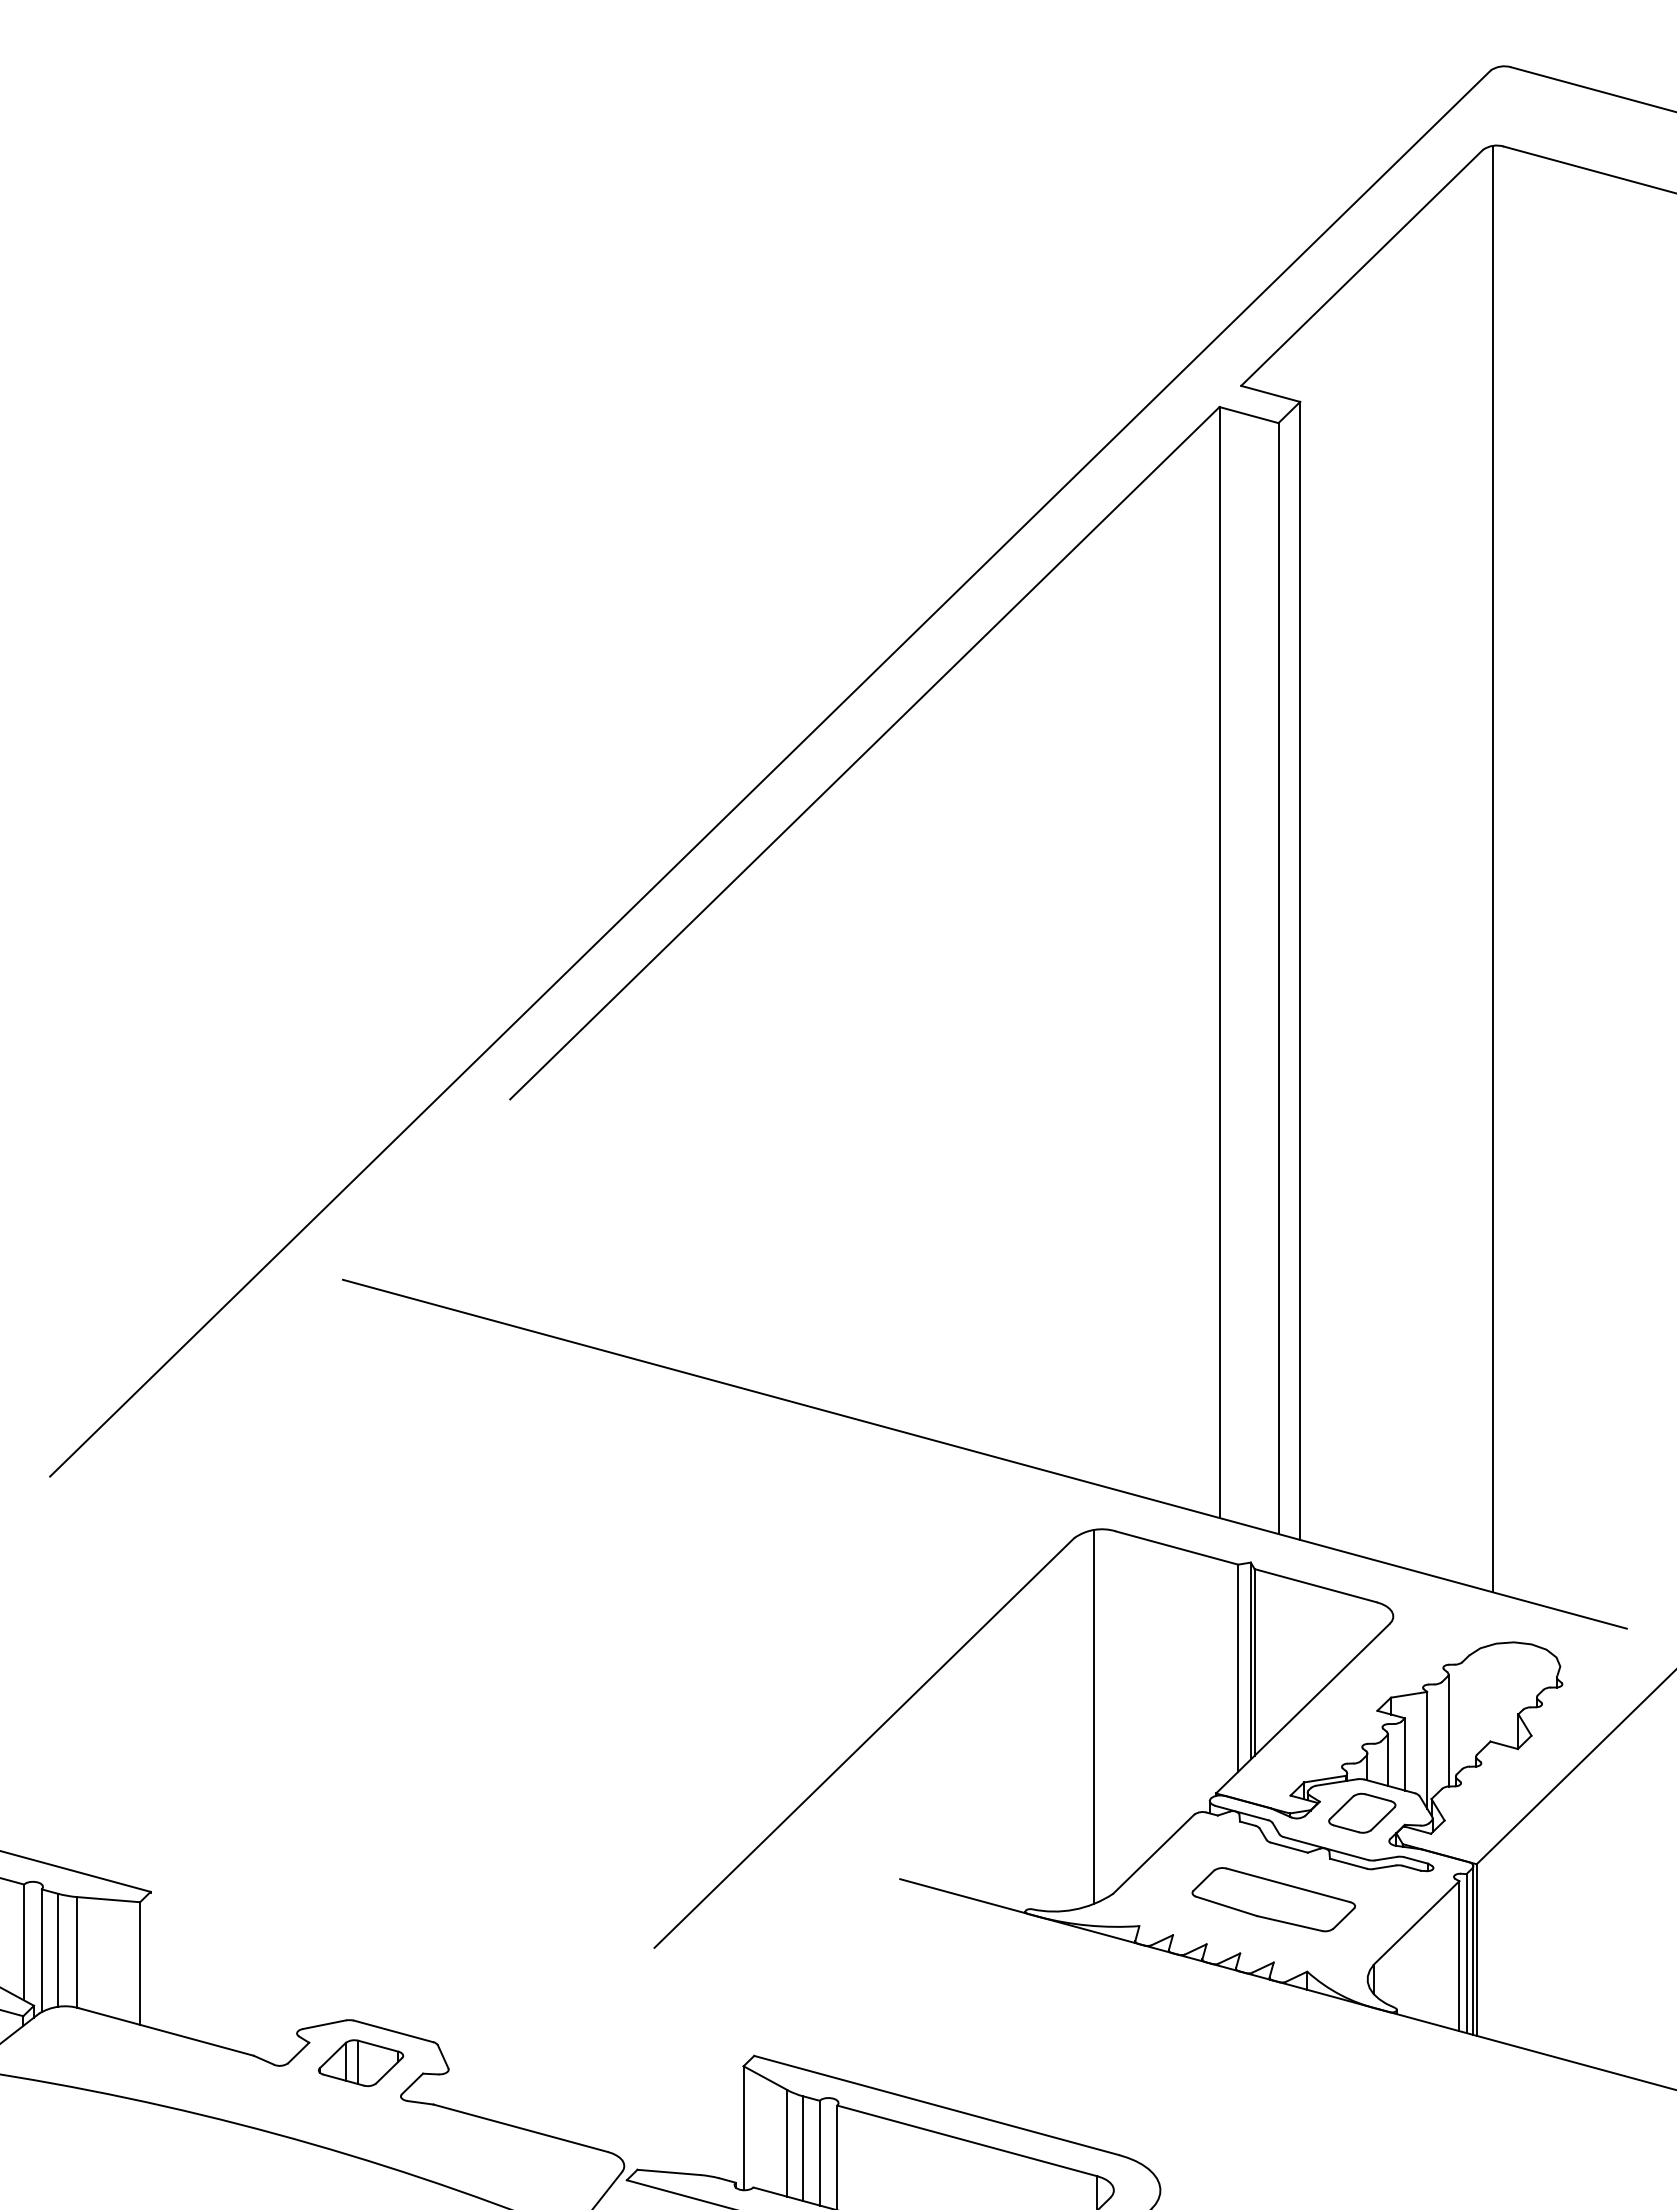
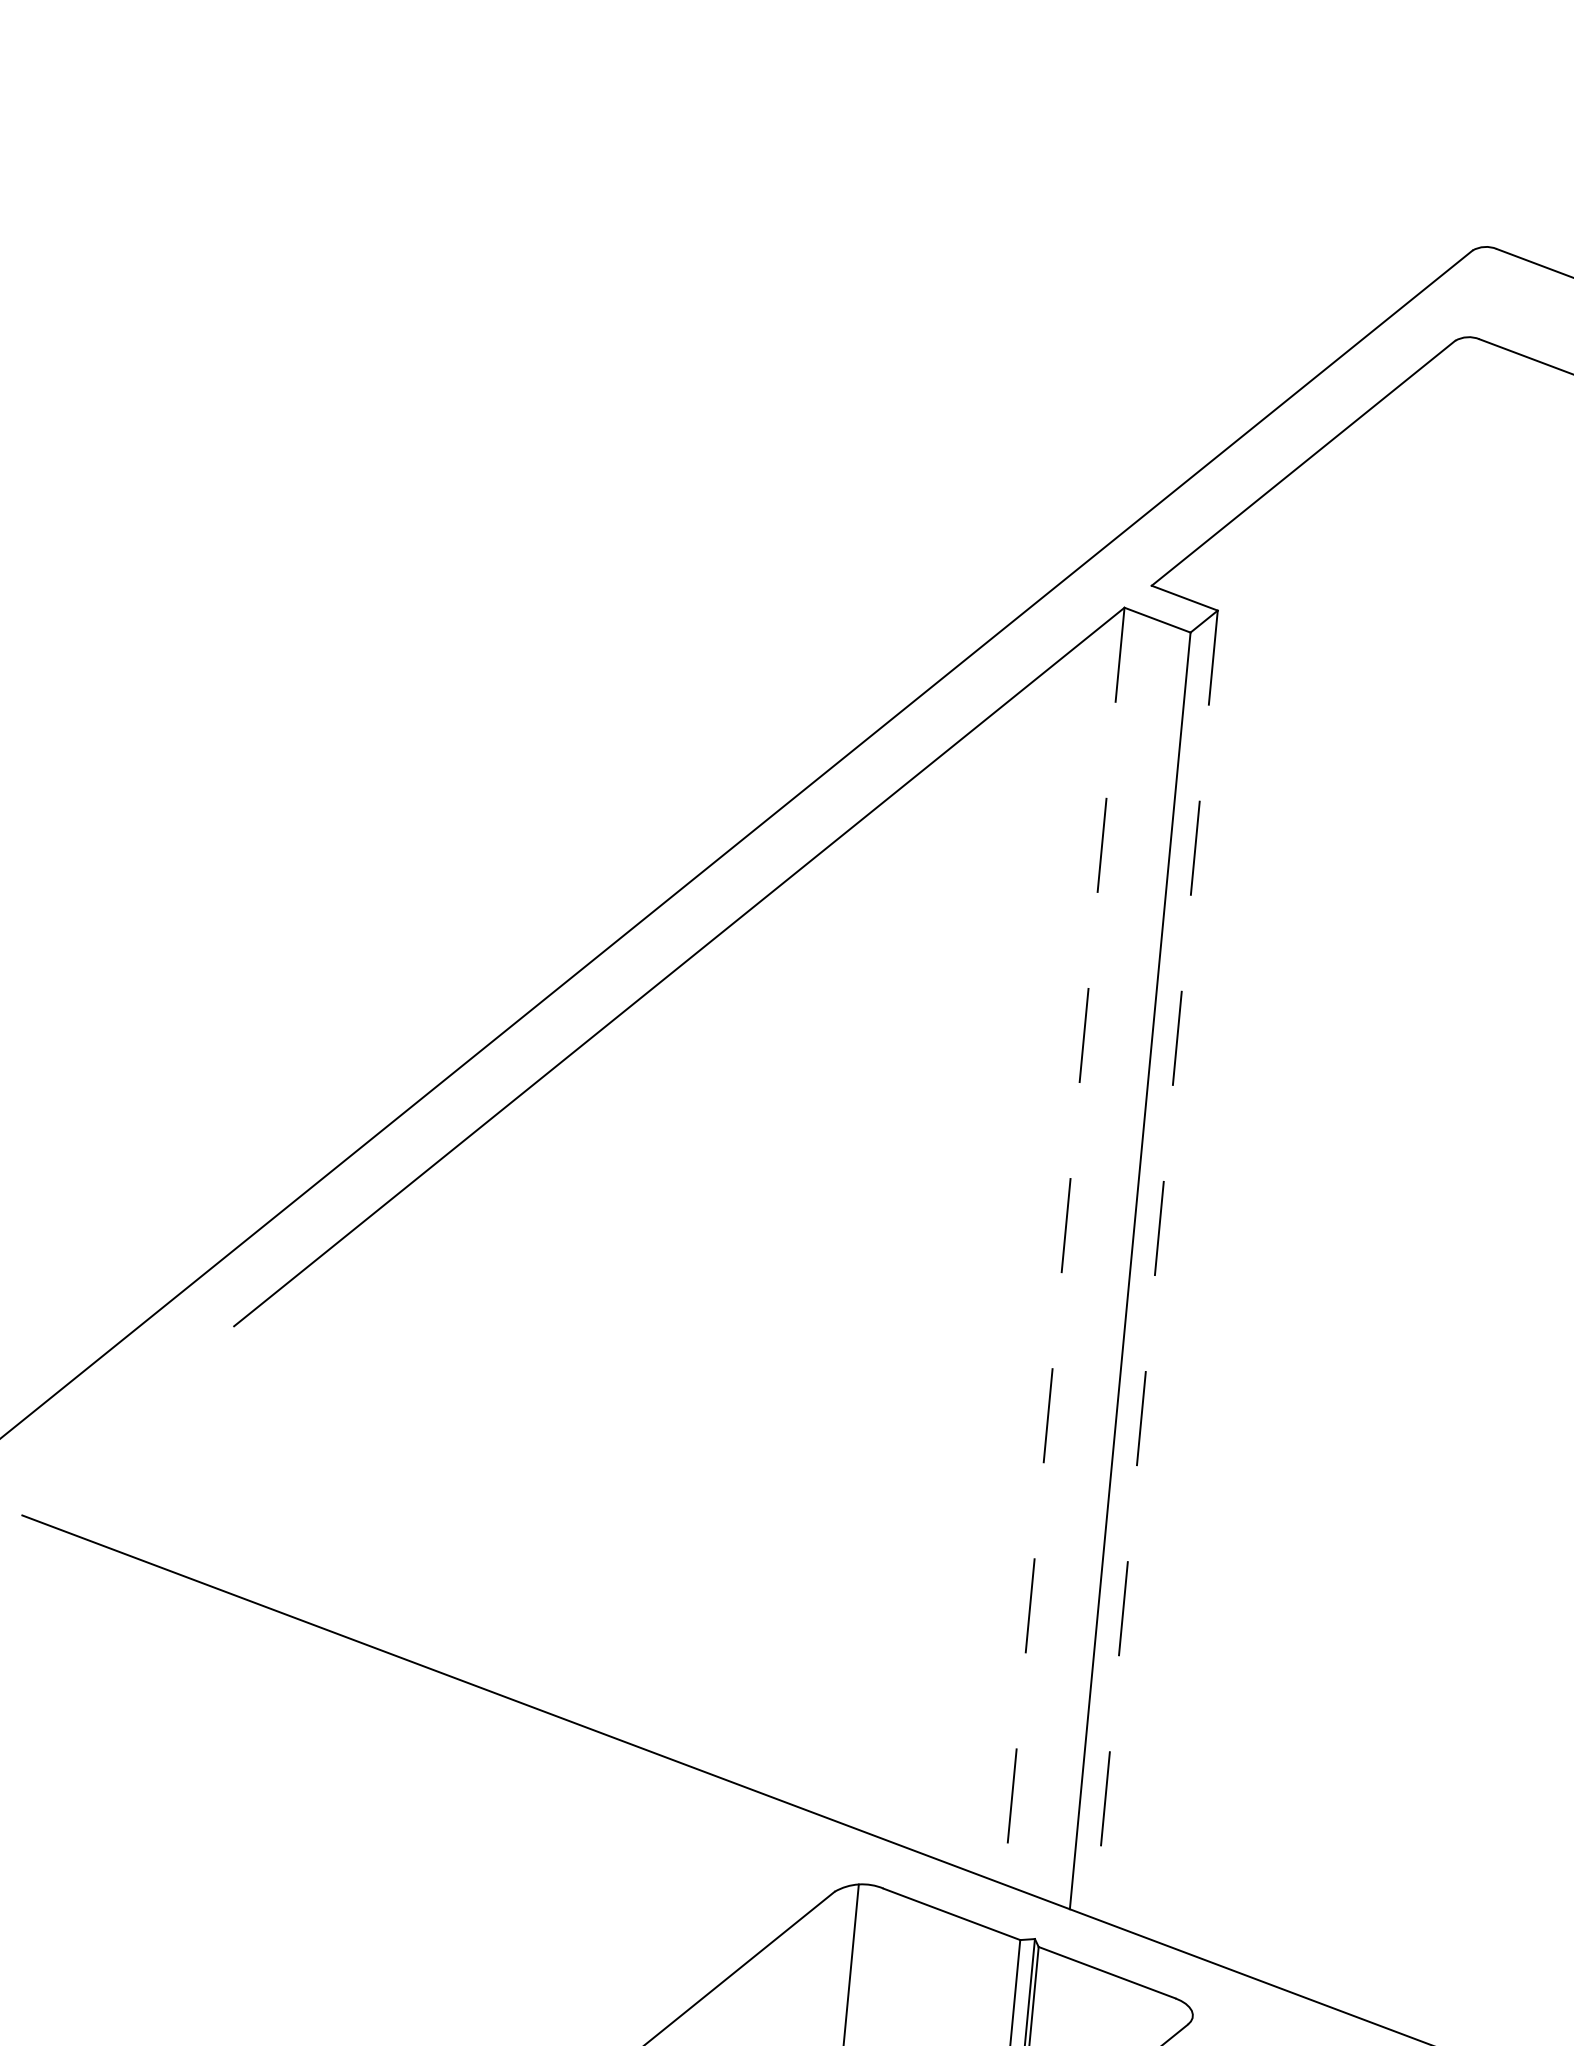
line: (1493, 868) -> (1389, 1167), removed
line: (1219, 963) -> (1064, 1247), solid -> dashed
line: (1300, 970) -> (1156, 1264), solid -> dashed

